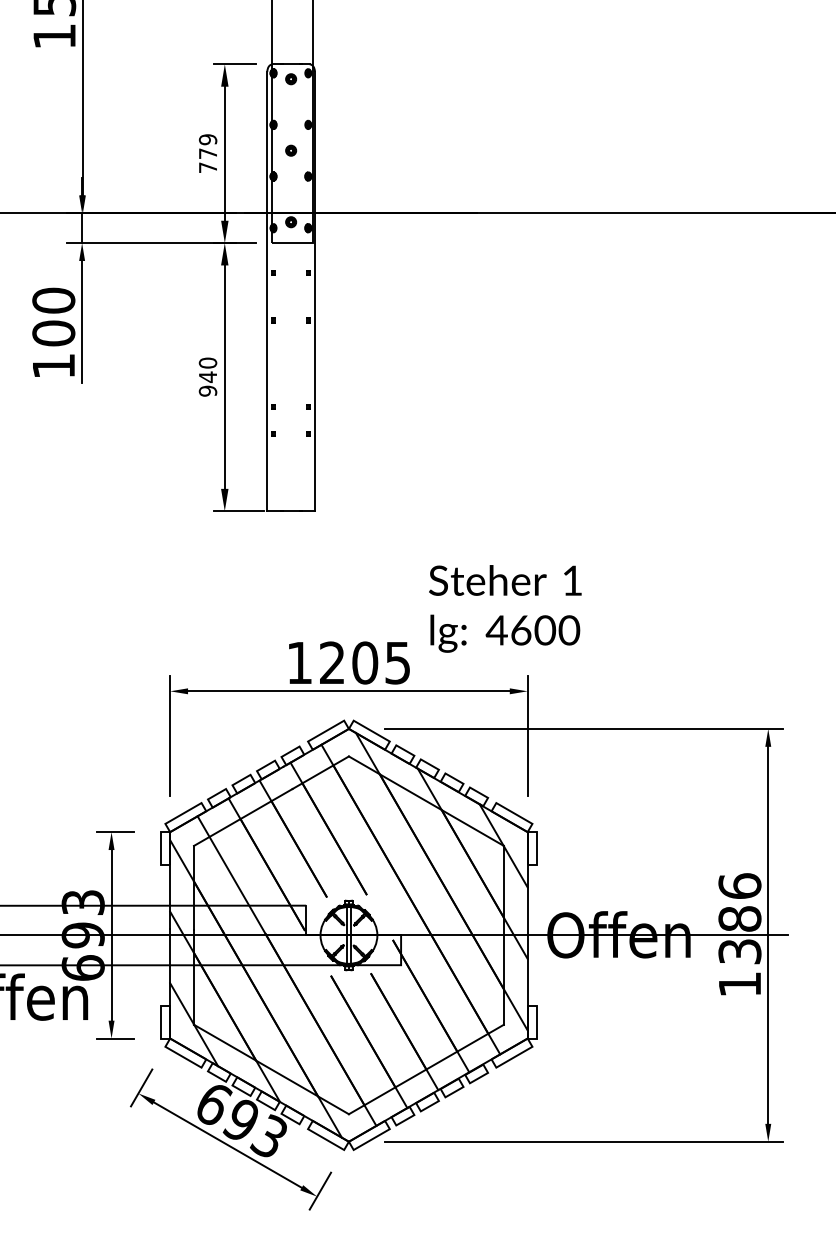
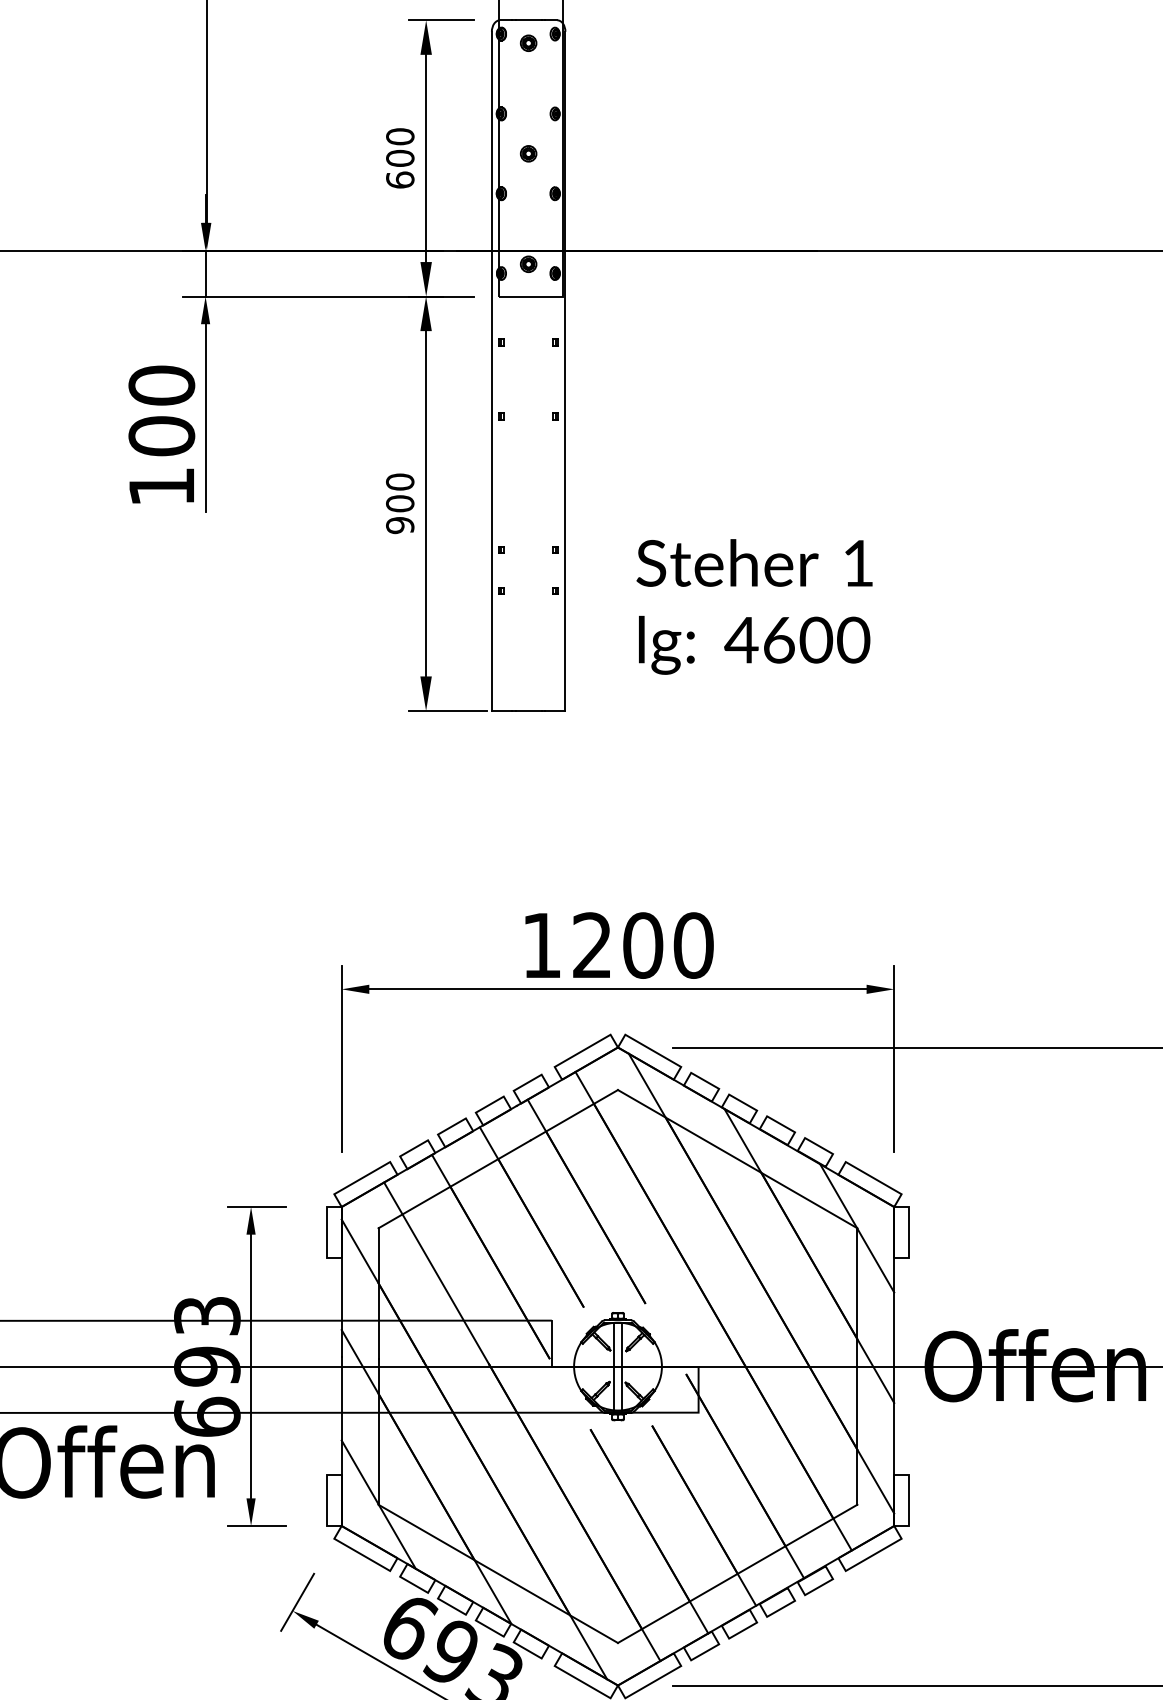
text: (207, 153) -> (399, 158), 779 -> 600
text: (207, 377) -> (399, 504), 940 -> 900
text: (505, 608) -> (754, 606), moved
text: (397, 662) -> (693, 944), 1205 -> 1200

